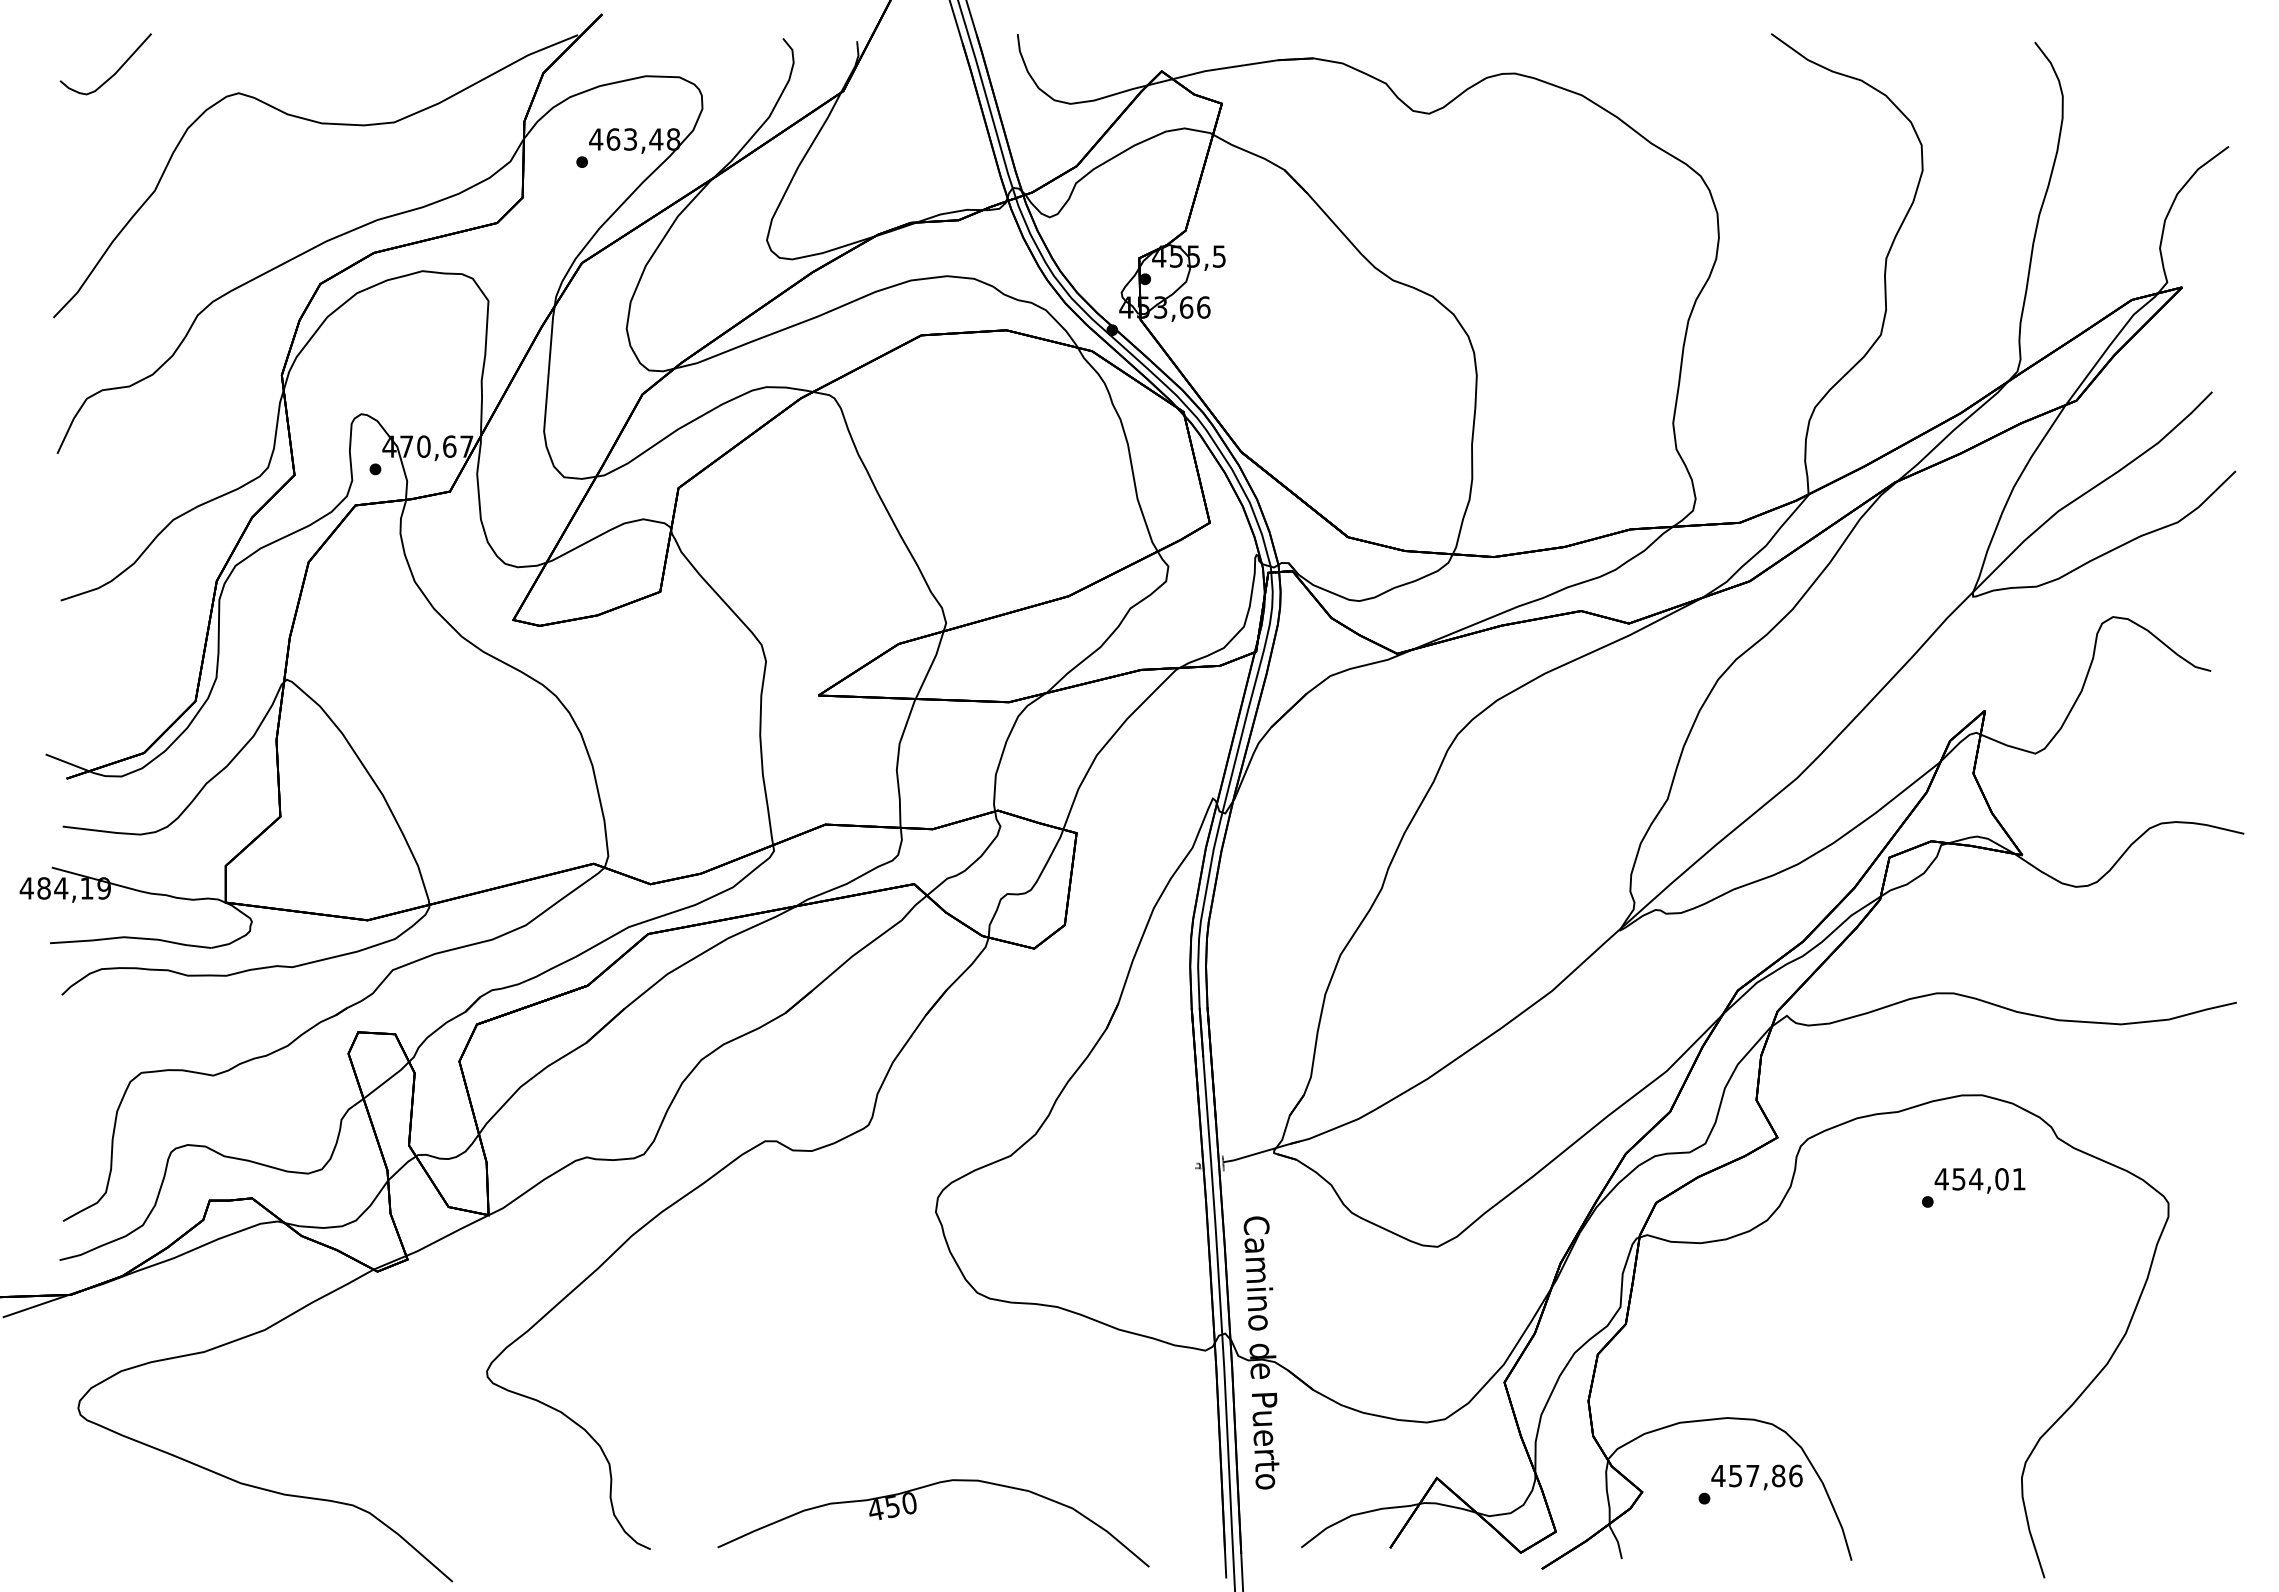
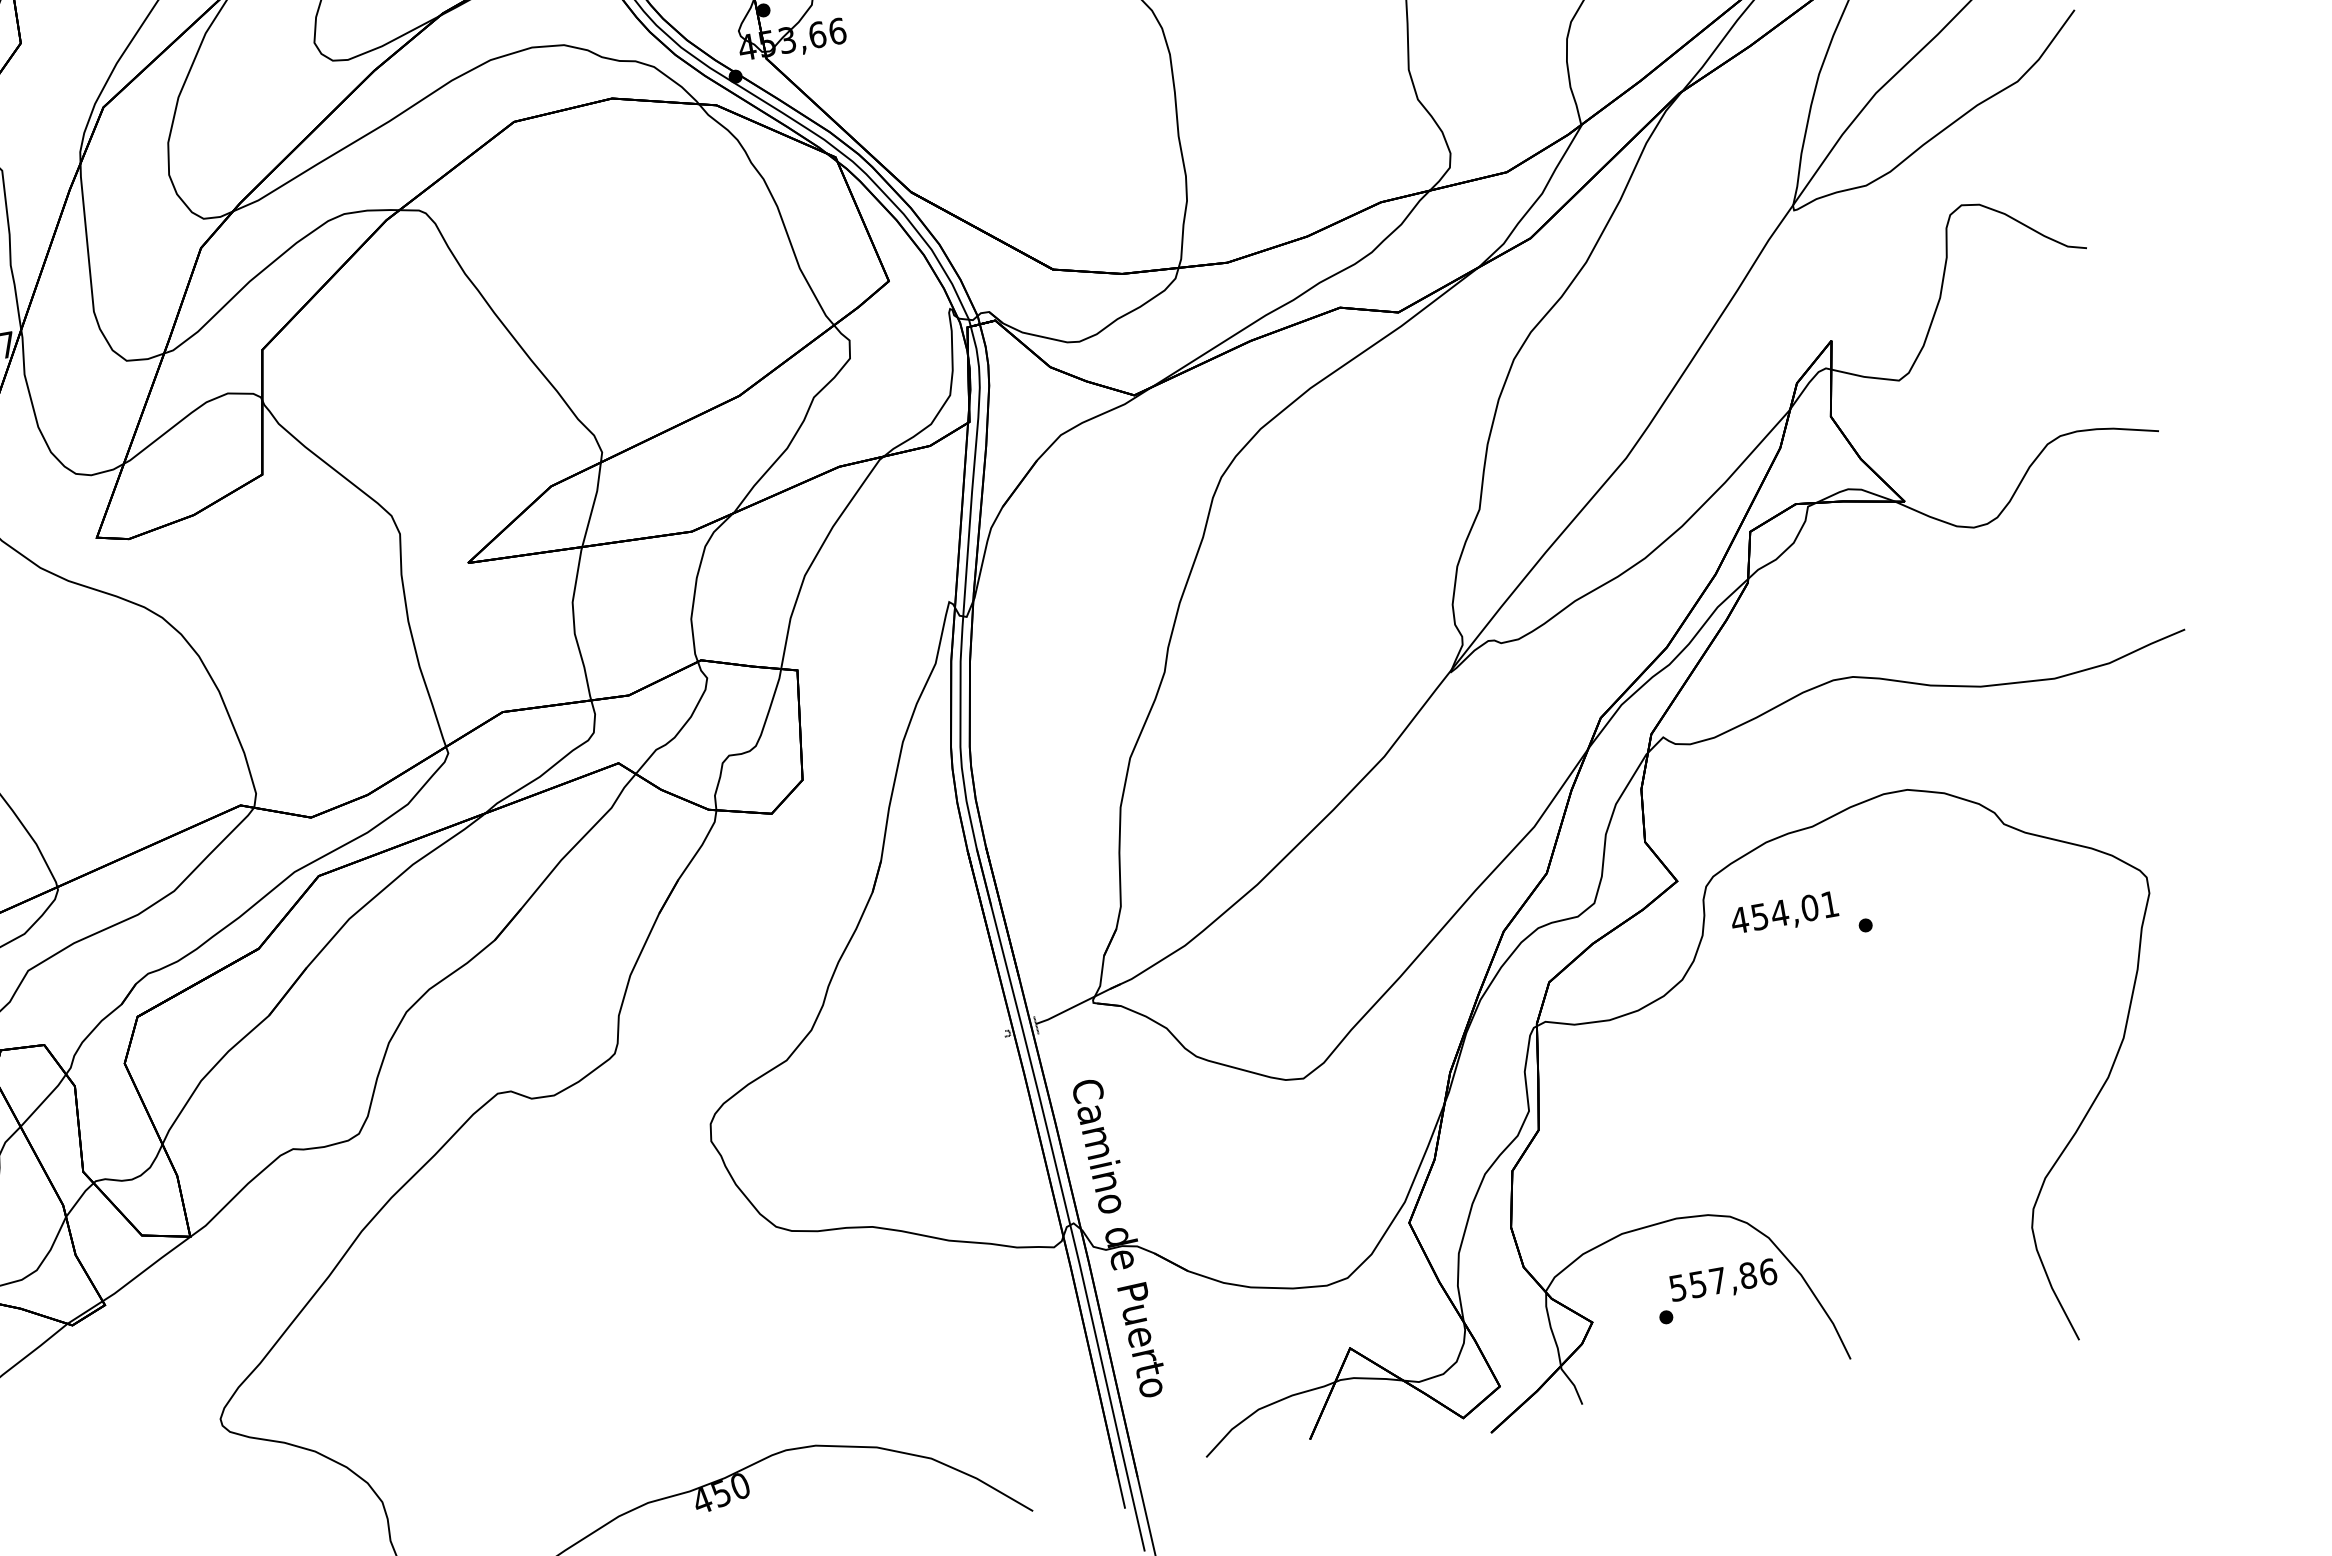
text: (1979, 1180) -> (1784, 914), moved
text: (1718, 1476) -> (1678, 1288), 457,86 -> 557,86

